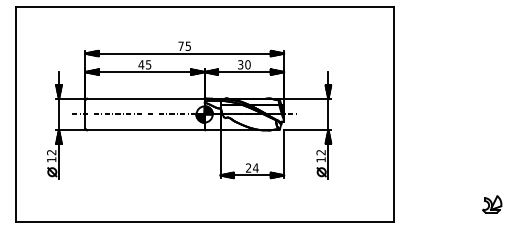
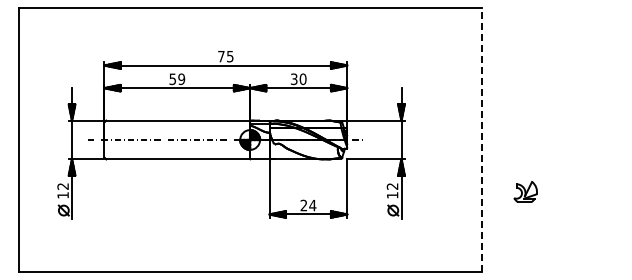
text: (145, 65) -> (177, 79), 45 -> 59
line: (393, 114) -> (481, 140), solid -> dashed
part: (491, 204) -> (525, 191), moved

